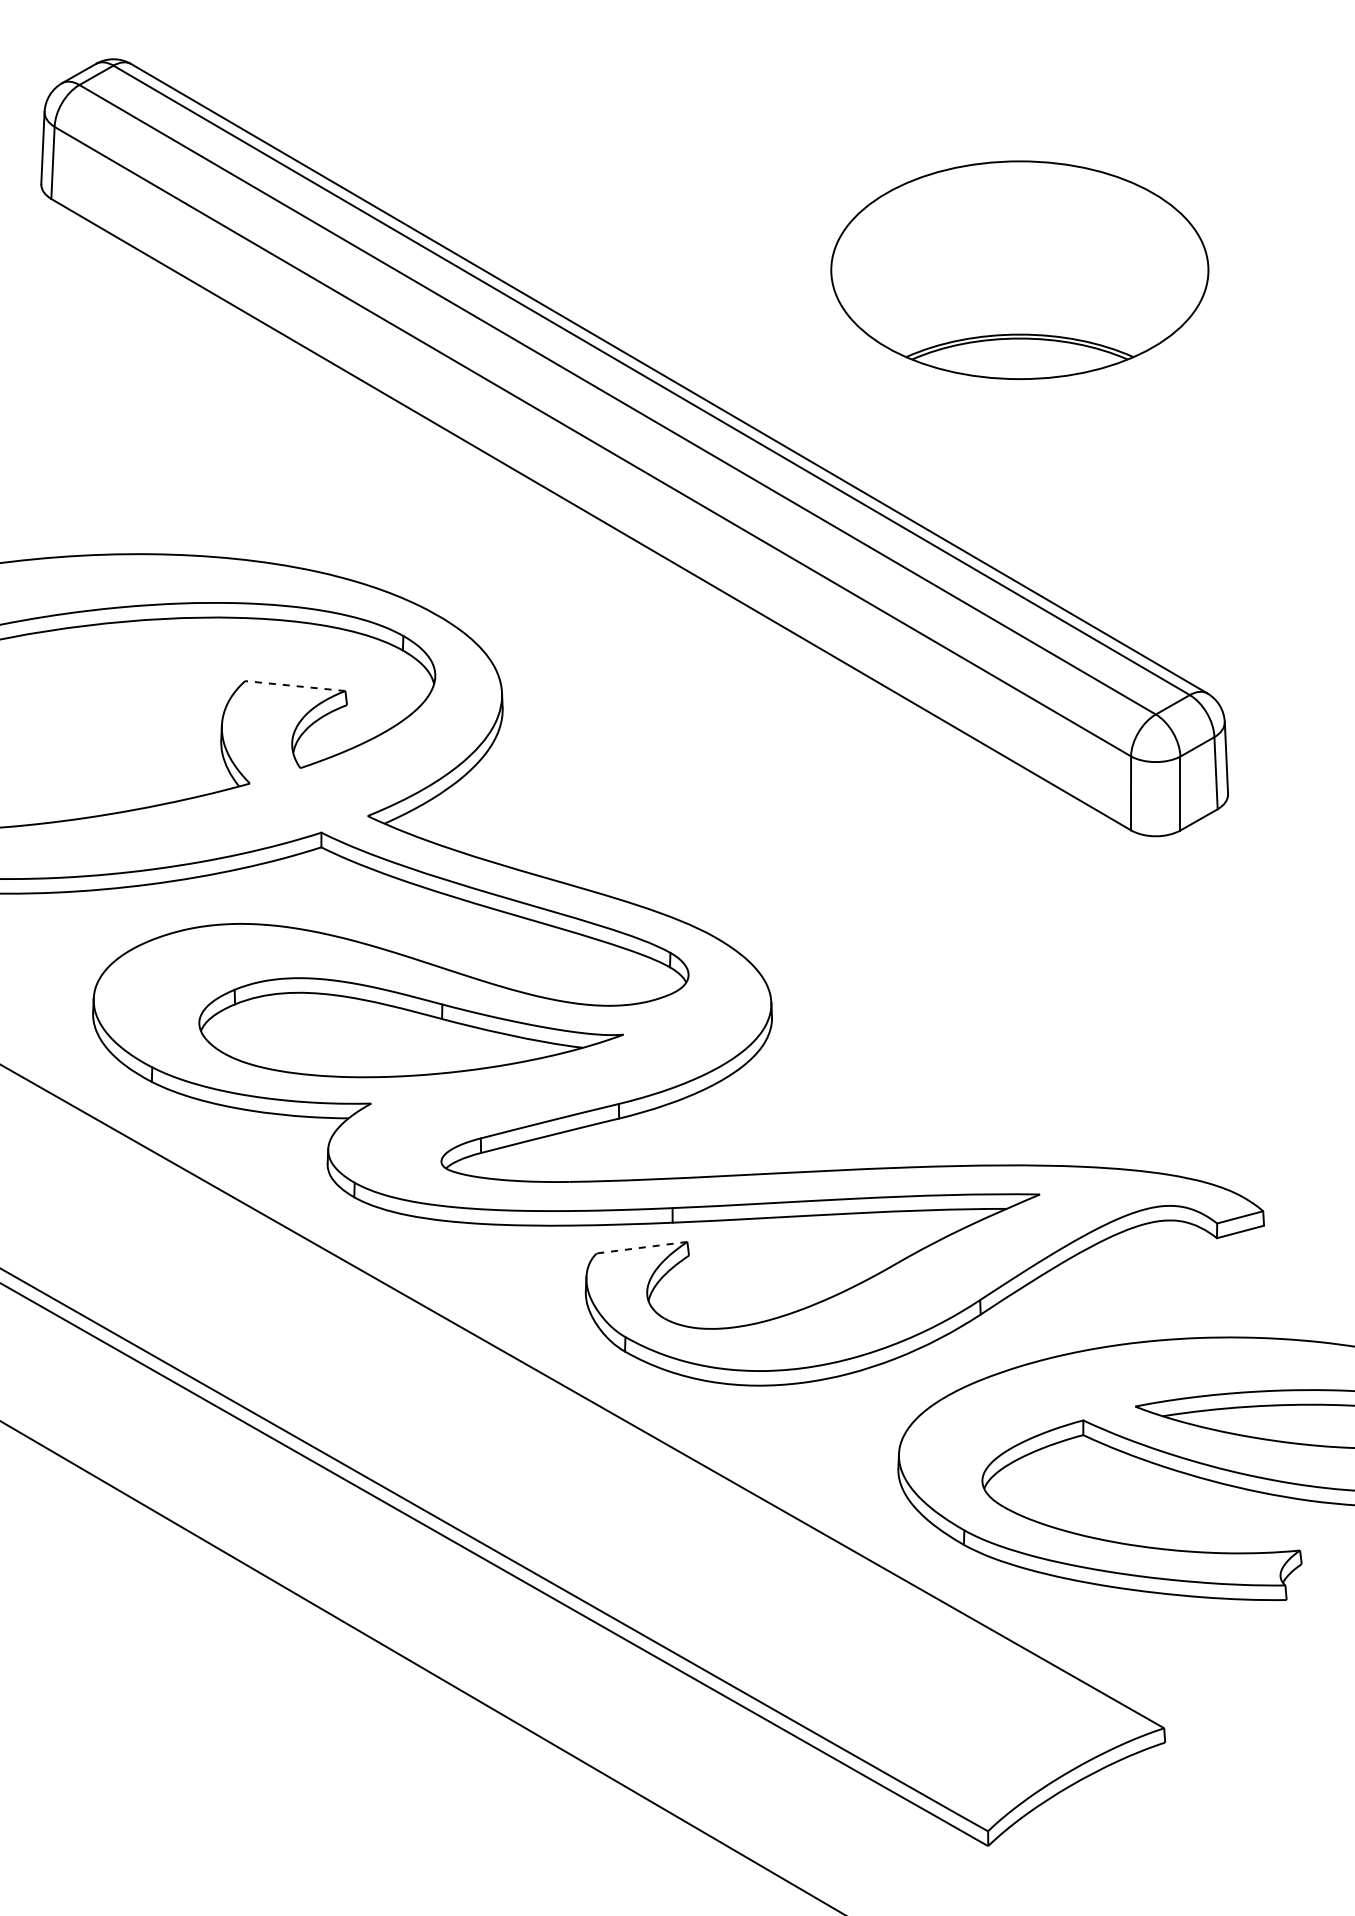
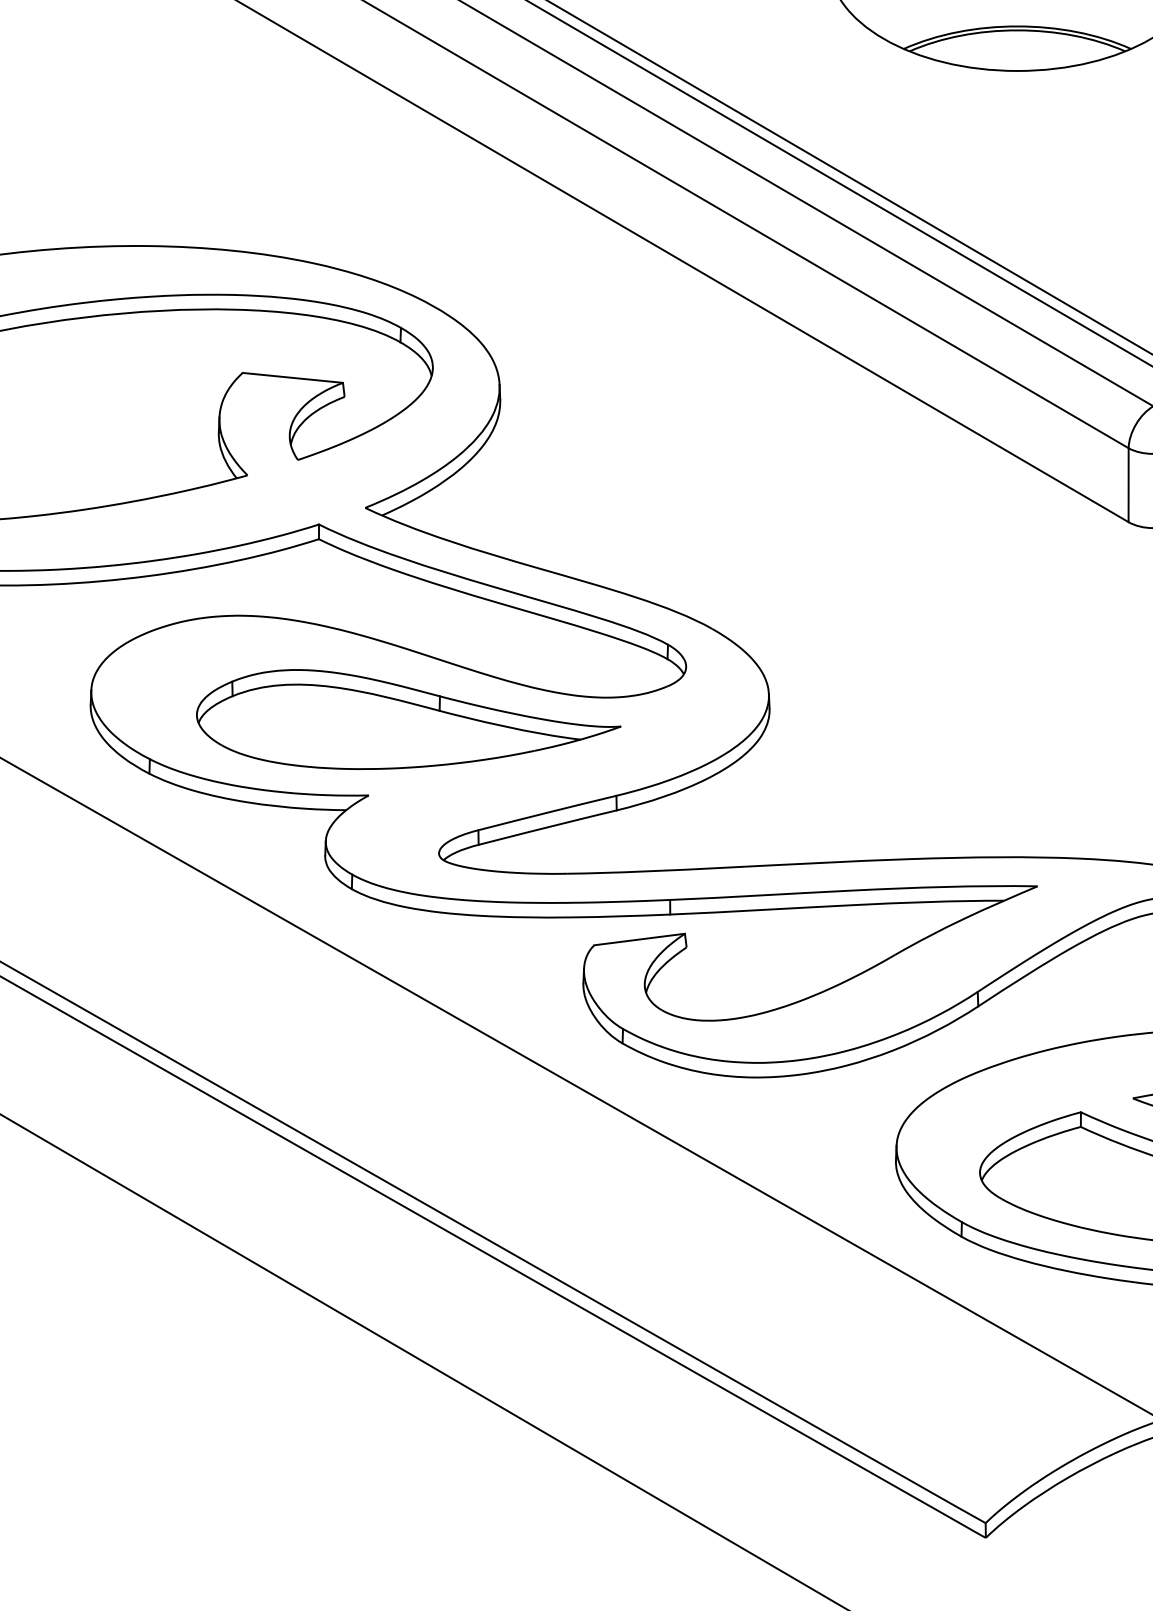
line: (294, 686) -> (292, 378), dashed -> solid
line: (642, 1247) -> (640, 939), dashed -> solid

